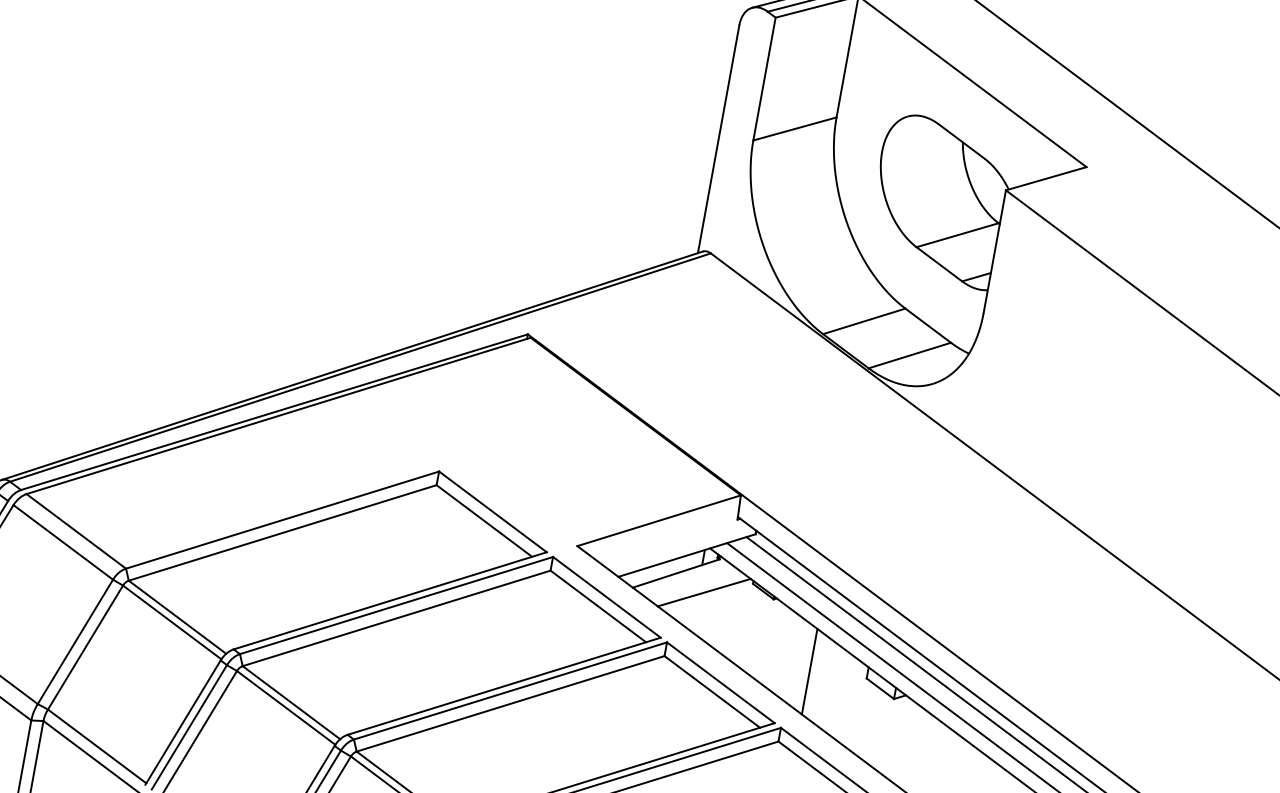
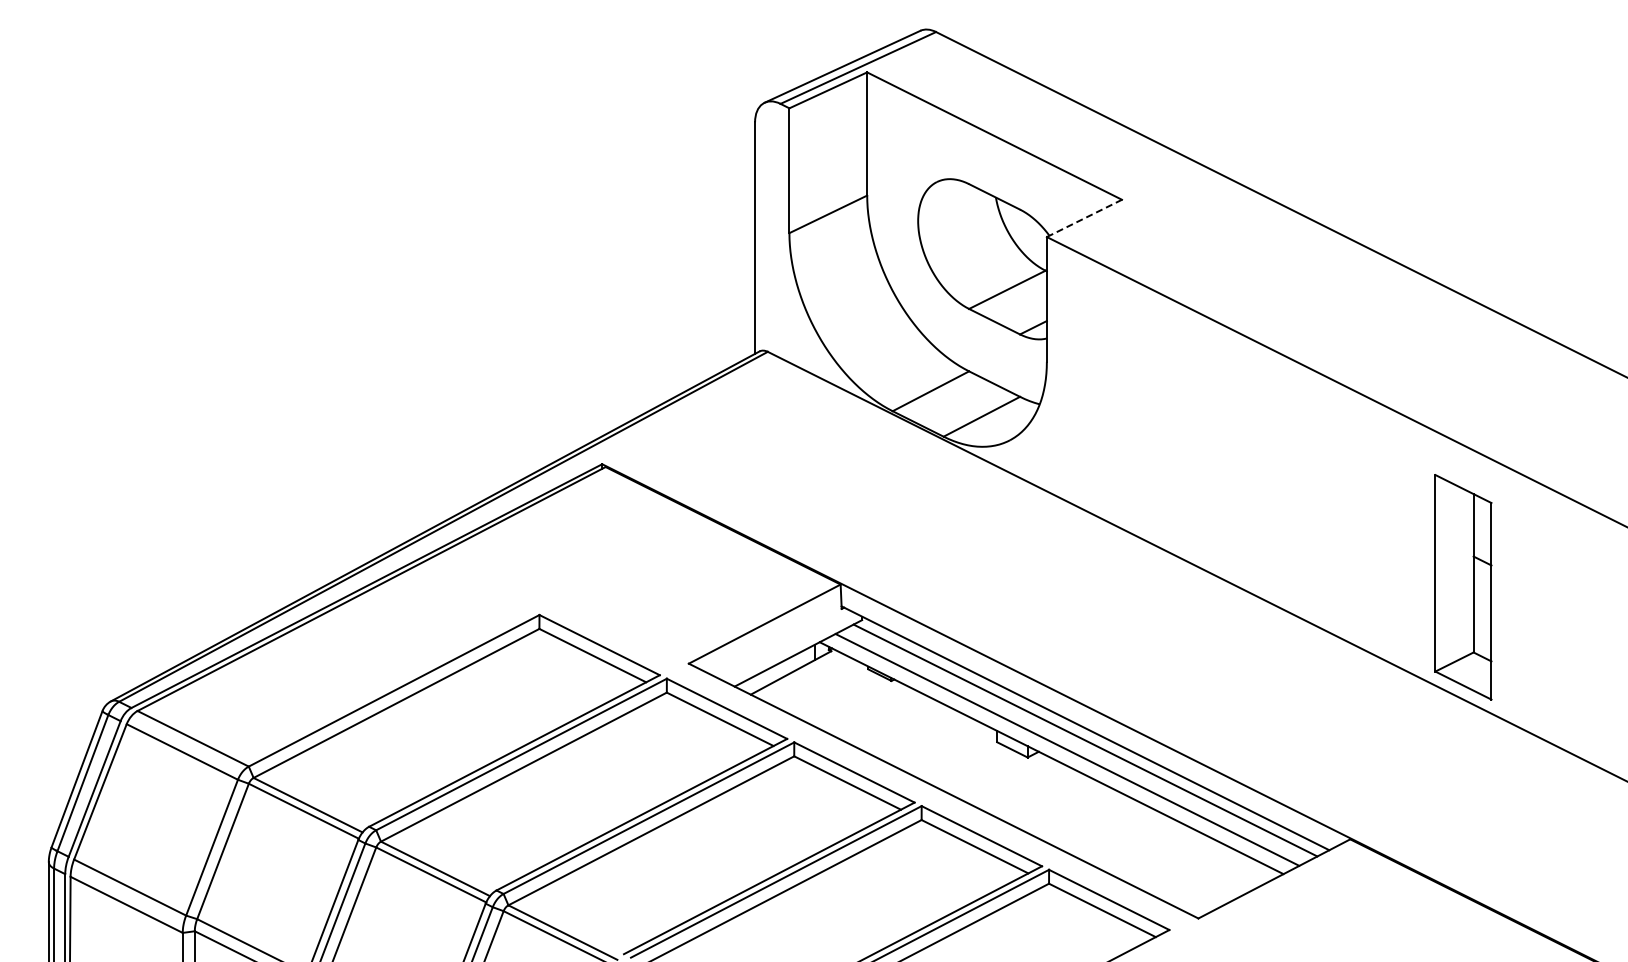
line: (1046, 178) -> (1084, 218), solid -> dashed
line: (703, 592) -> (821, 686), removed
line: (809, 671) -> (939, 745), removed

